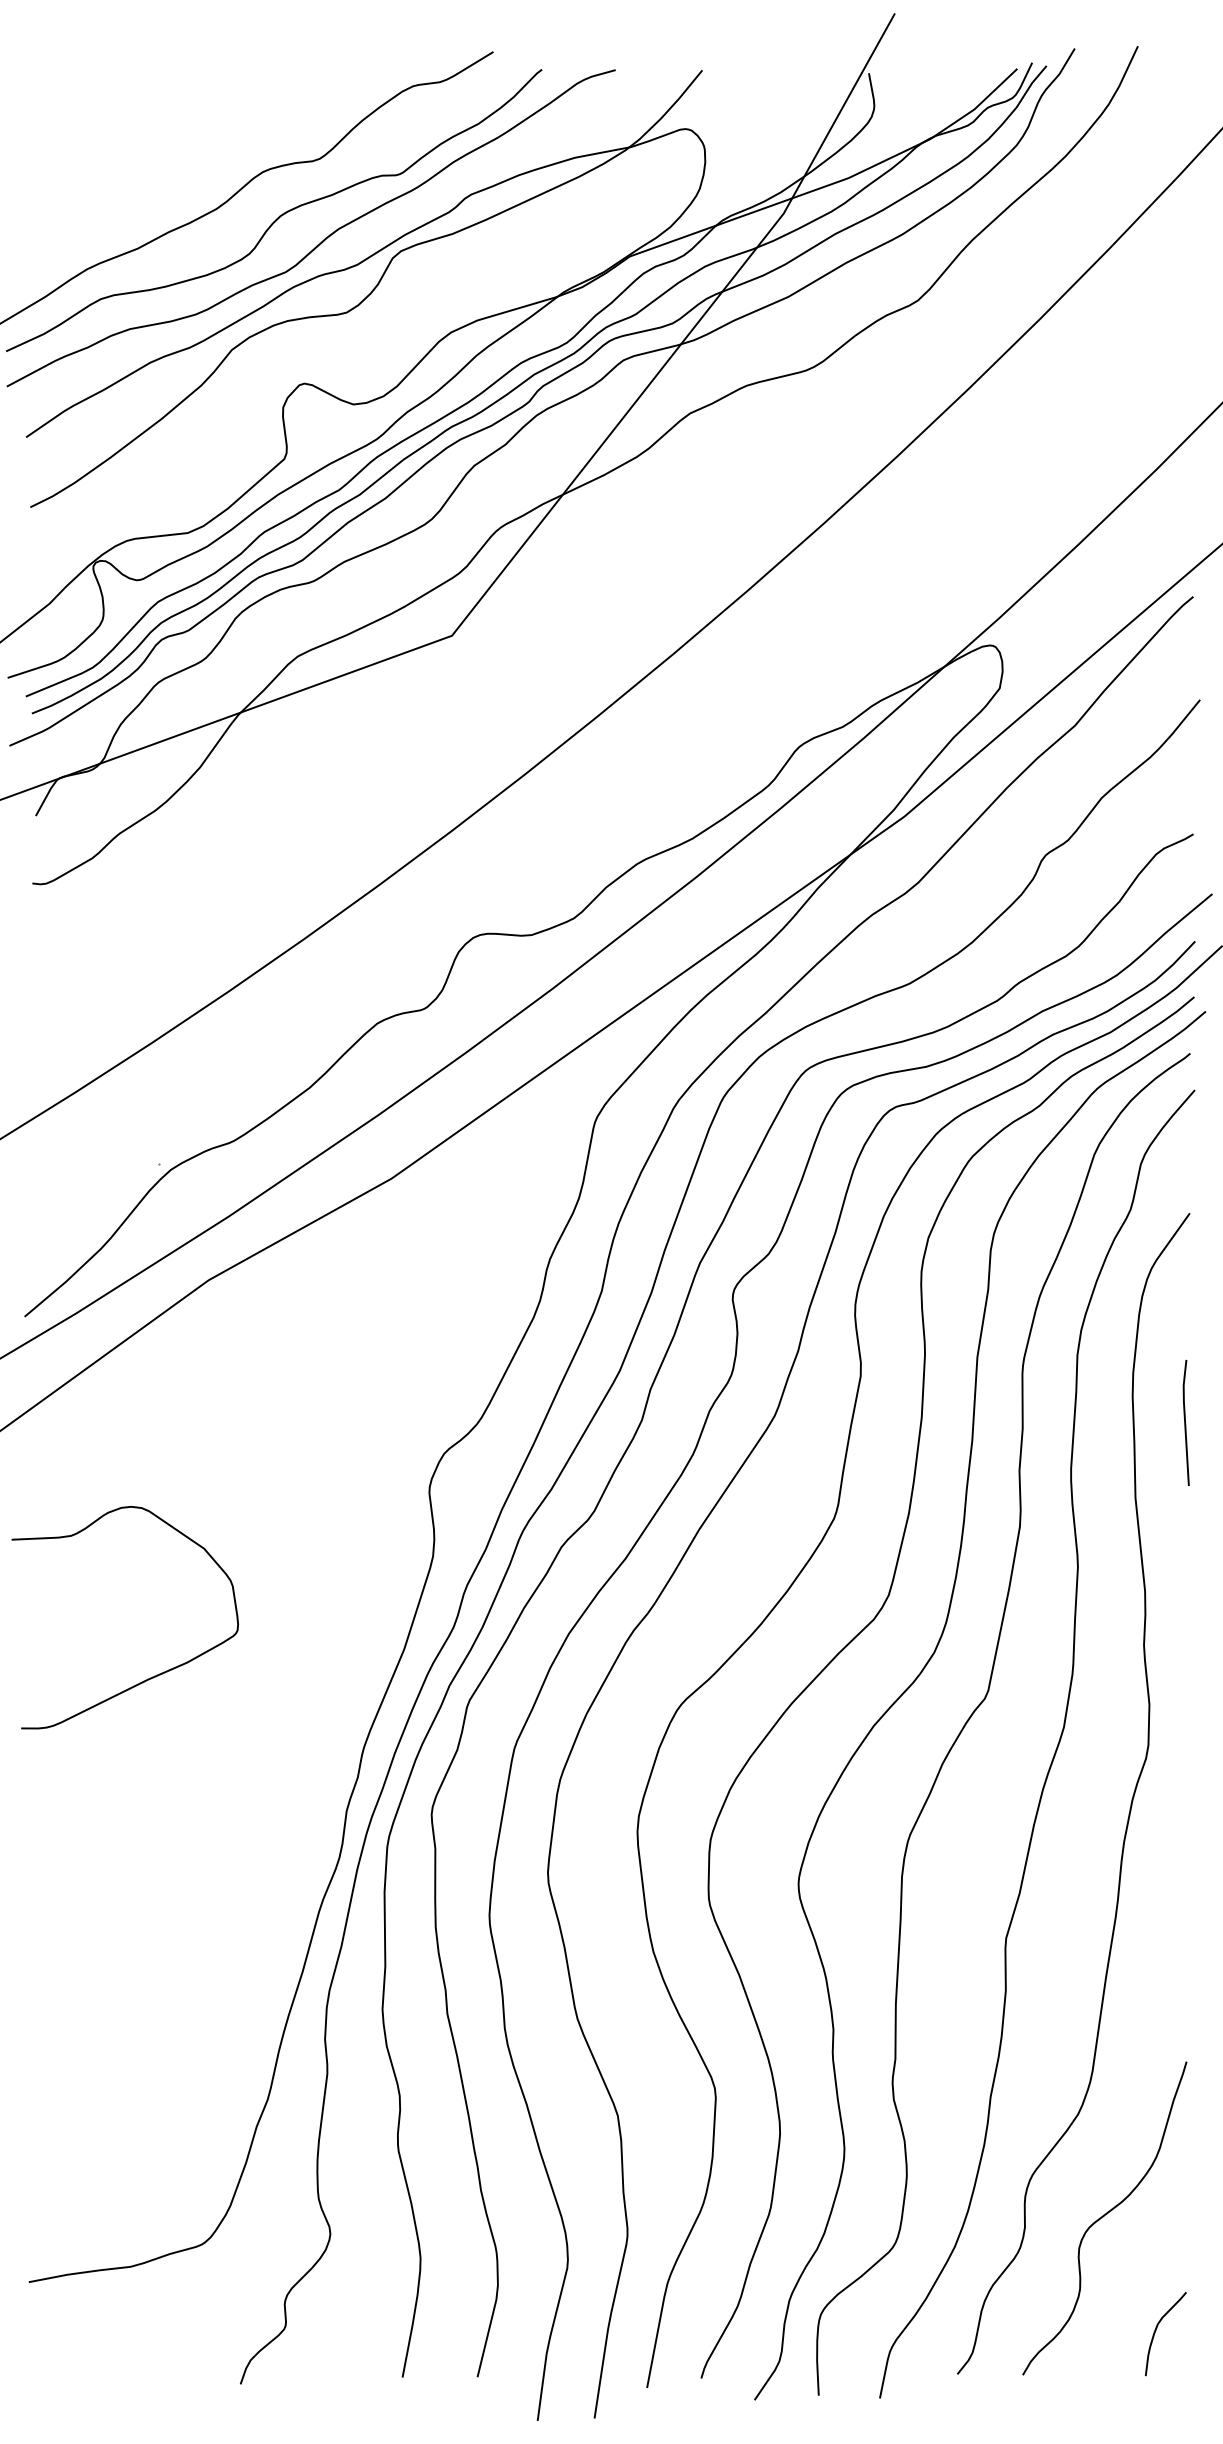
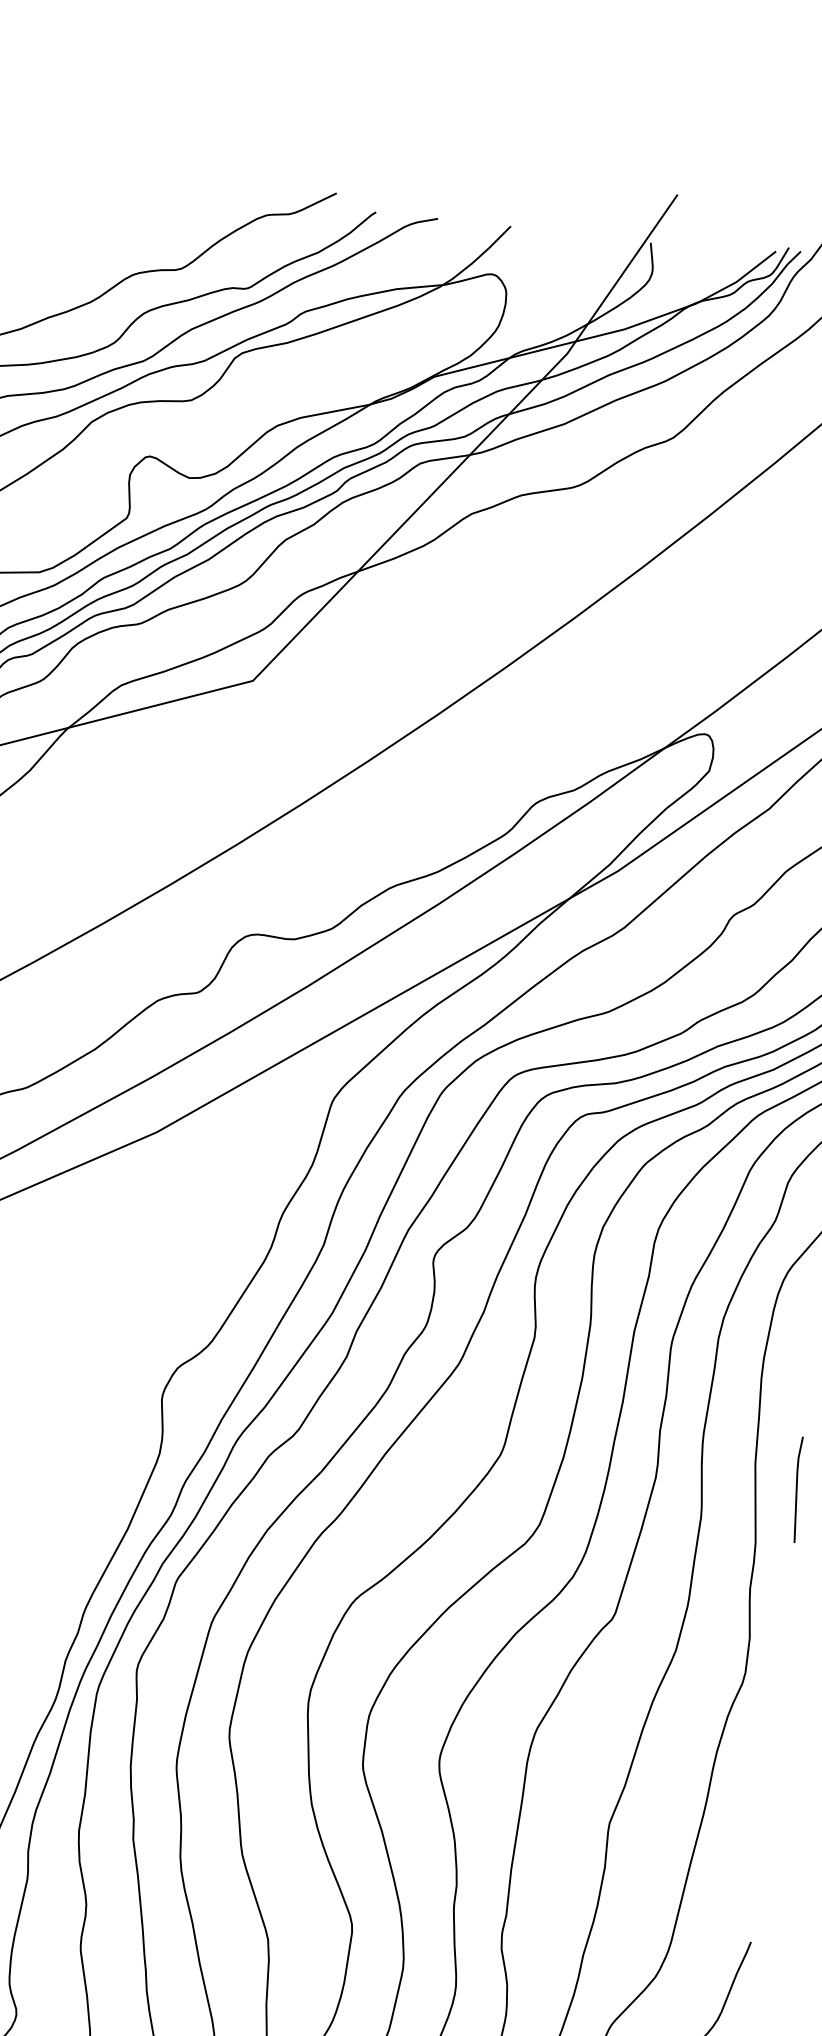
line: (1185, 1422) -> (796, 1489), moved

